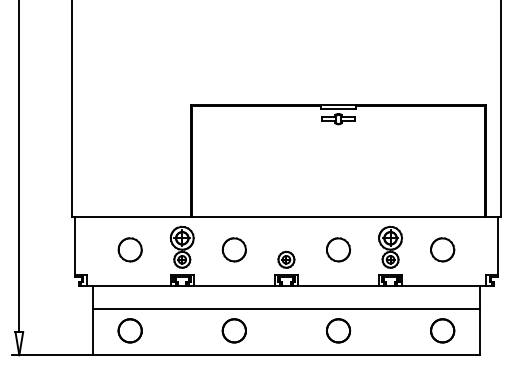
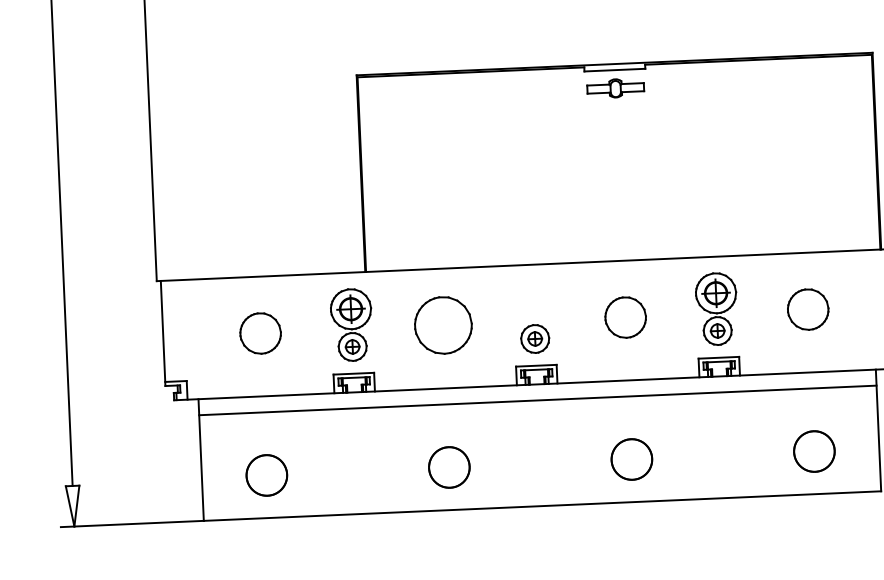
part: (233, 249) -> (441, 324), size x1.4
line: (286, 308) -> (537, 399), moved

